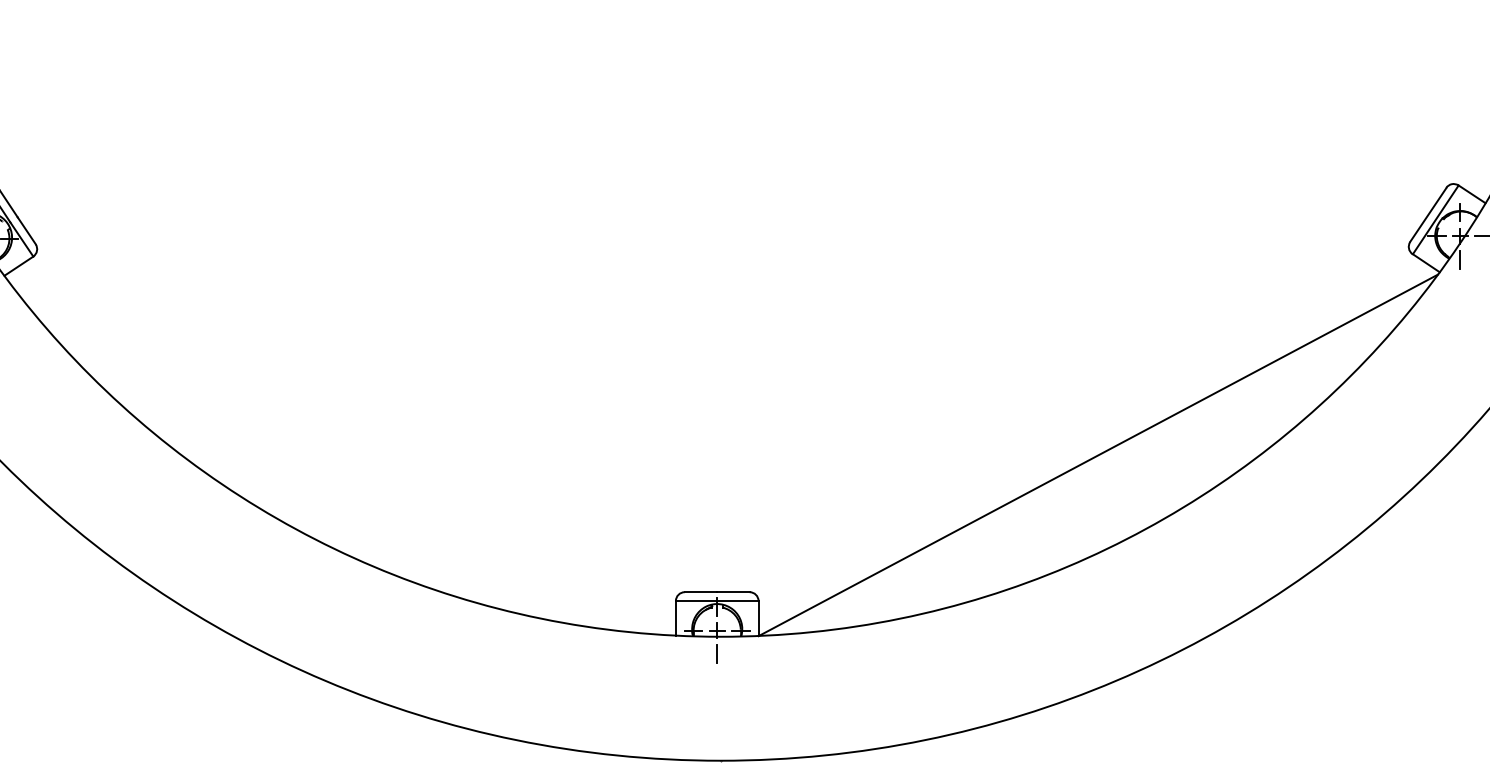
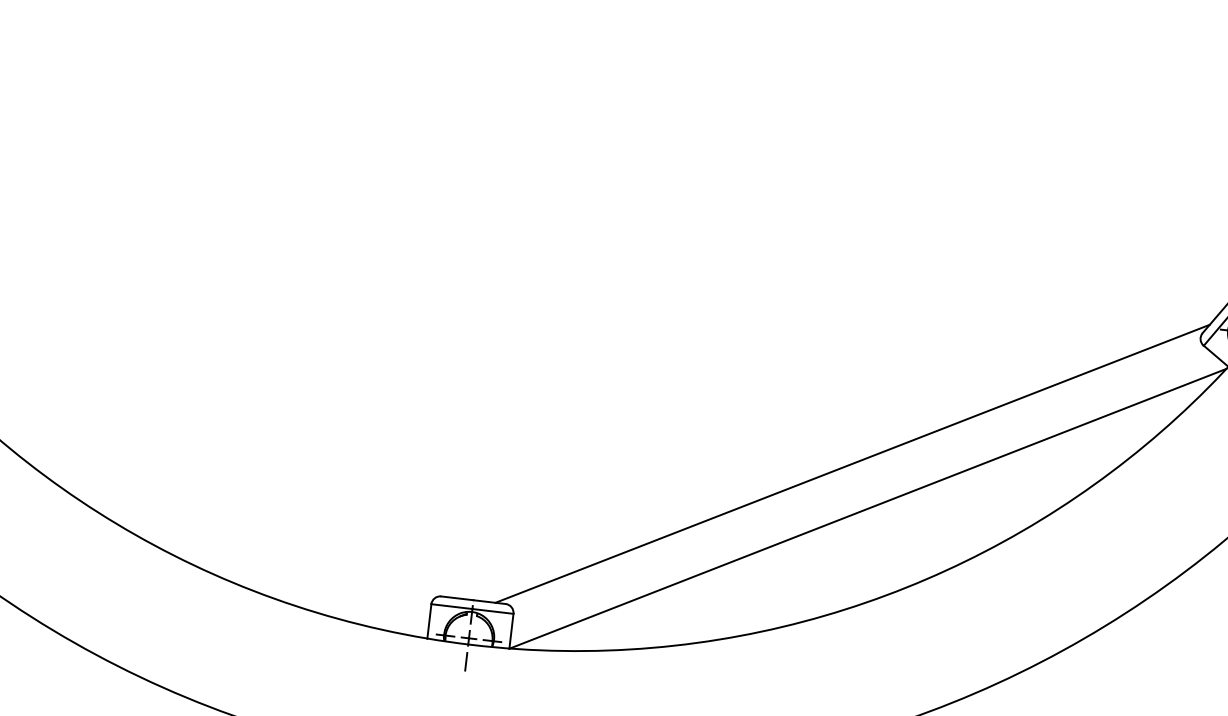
line: (1077, 412) -> (852, 463), added

